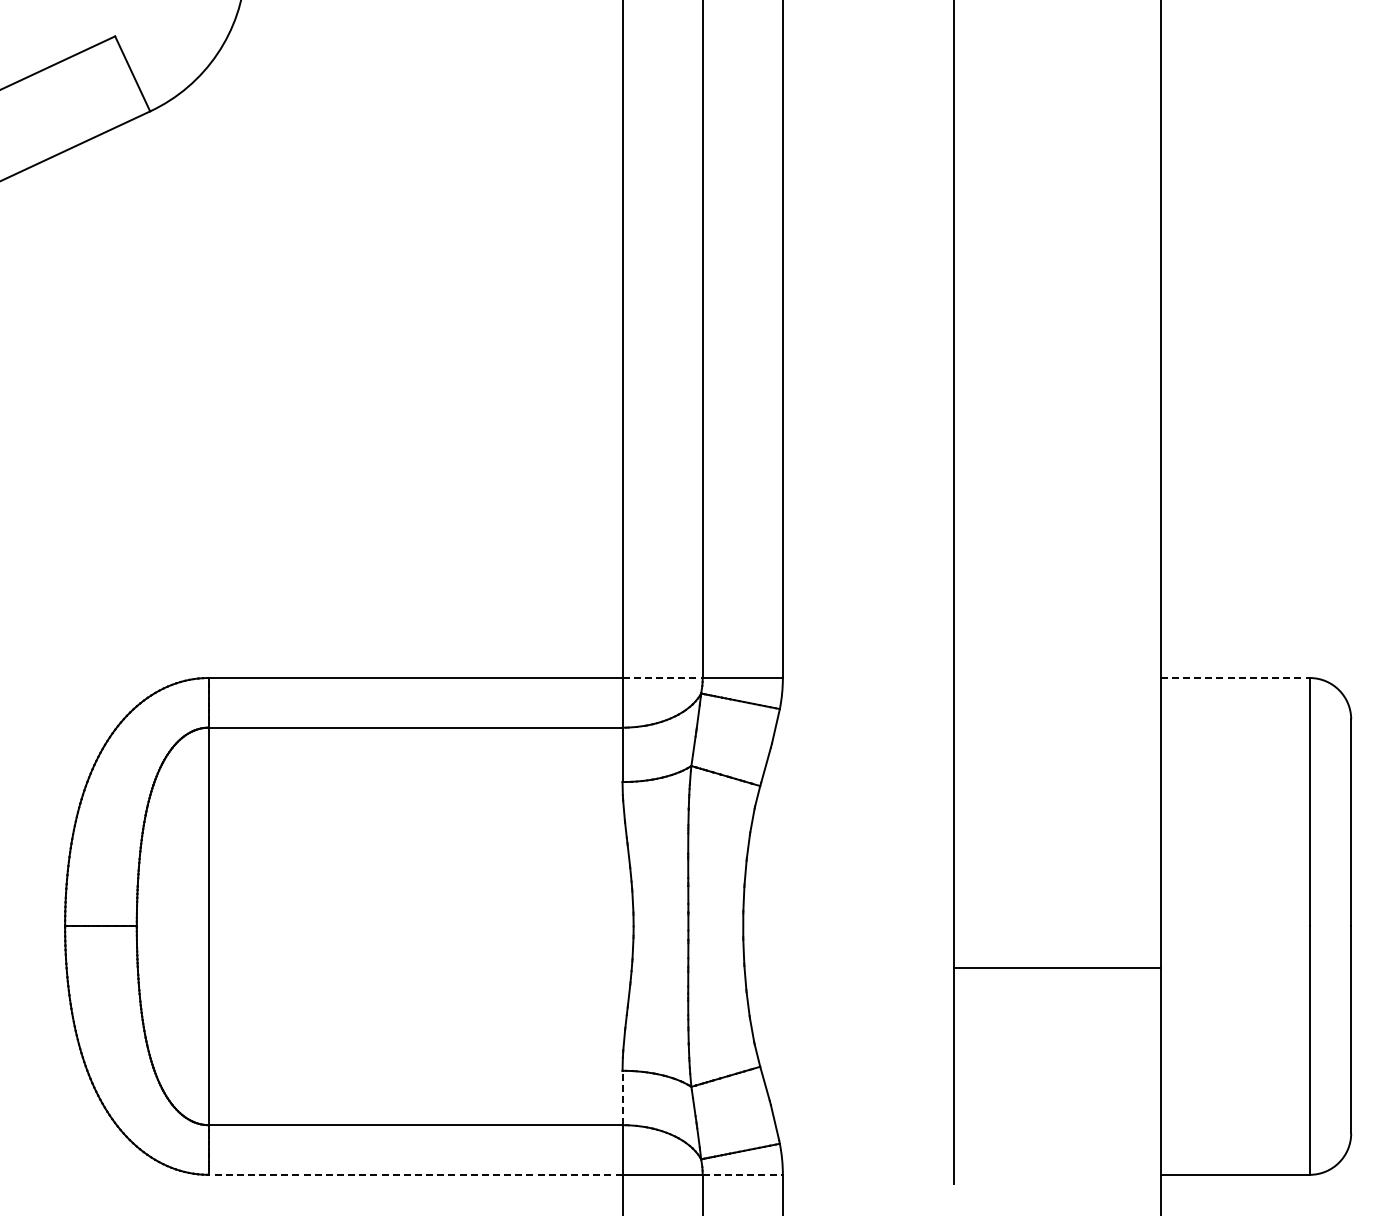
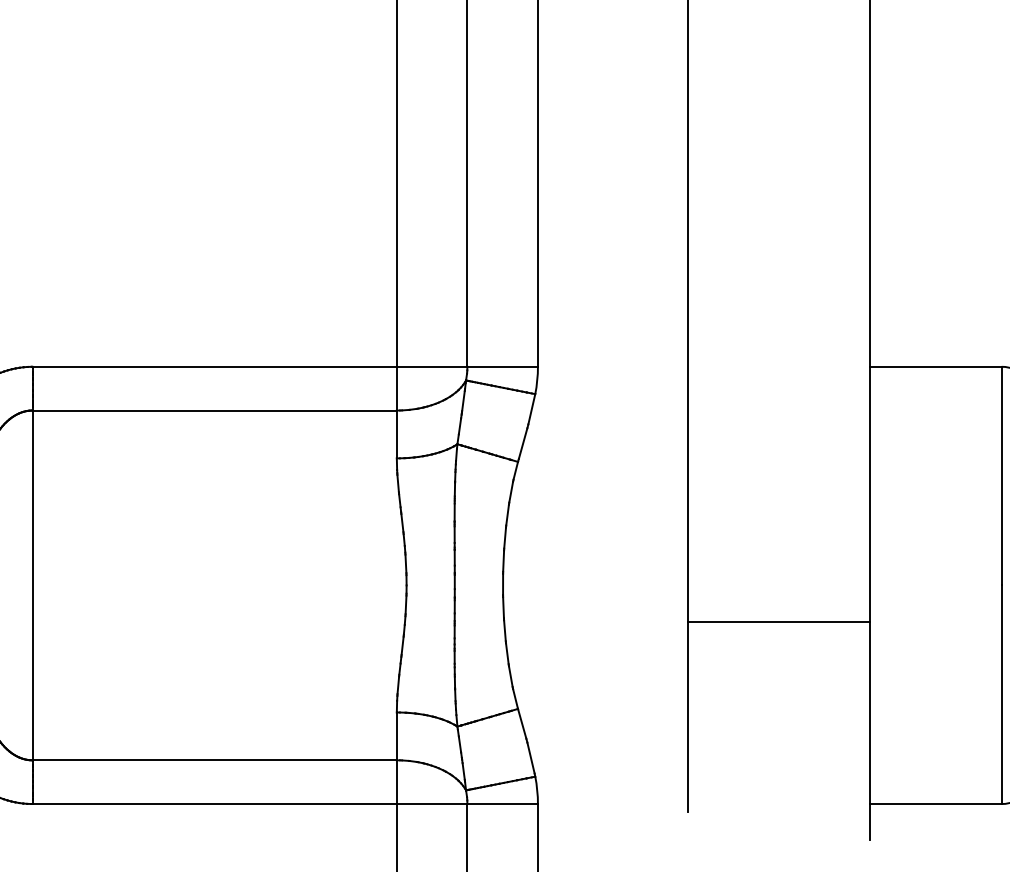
line: (663, 678) -> (432, 367), dashed -> solid
line: (1235, 678) -> (936, 367), dashed -> solid
line: (622, 1097) -> (396, 735), dashed -> solid
line: (415, 1174) -> (214, 803), dashed -> solid
line: (743, 1174) -> (503, 803), dashed -> solid

